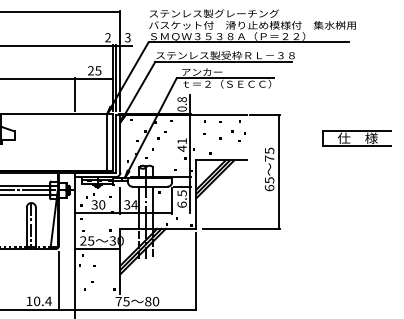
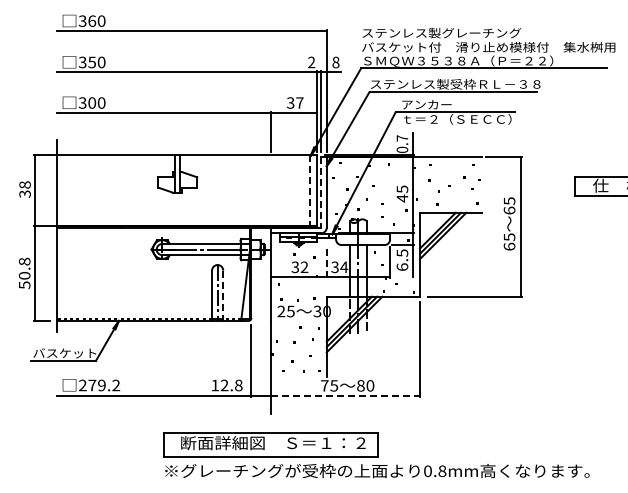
text: (127, 37) -> (335, 62), 3 -> 8
text: (94, 70) -> (295, 102), 25 -> 37
text: (182, 99) -> (402, 138), 0.8 -> 0.7
text: (182, 141) -> (402, 189), 41 -> 45
line: (106, 143) -> (309, 191), solid -> dashed
line: (116, 143) -> (321, 192), solid -> dashed
text: (269, 158) -> (509, 210), 75 -> 65
line: (120, 200) -> (326, 262), solid -> dashed
text: (102, 205) -> (304, 267), 30 -> 32
line: (36, 228) -> (223, 296), solid -> dashed
line: (97, 249) -> (298, 321), removed
text: (42, 301) -> (231, 385), 10.4 -> 12.8
line: (135, 309) -> (345, 395), solid -> dashed

